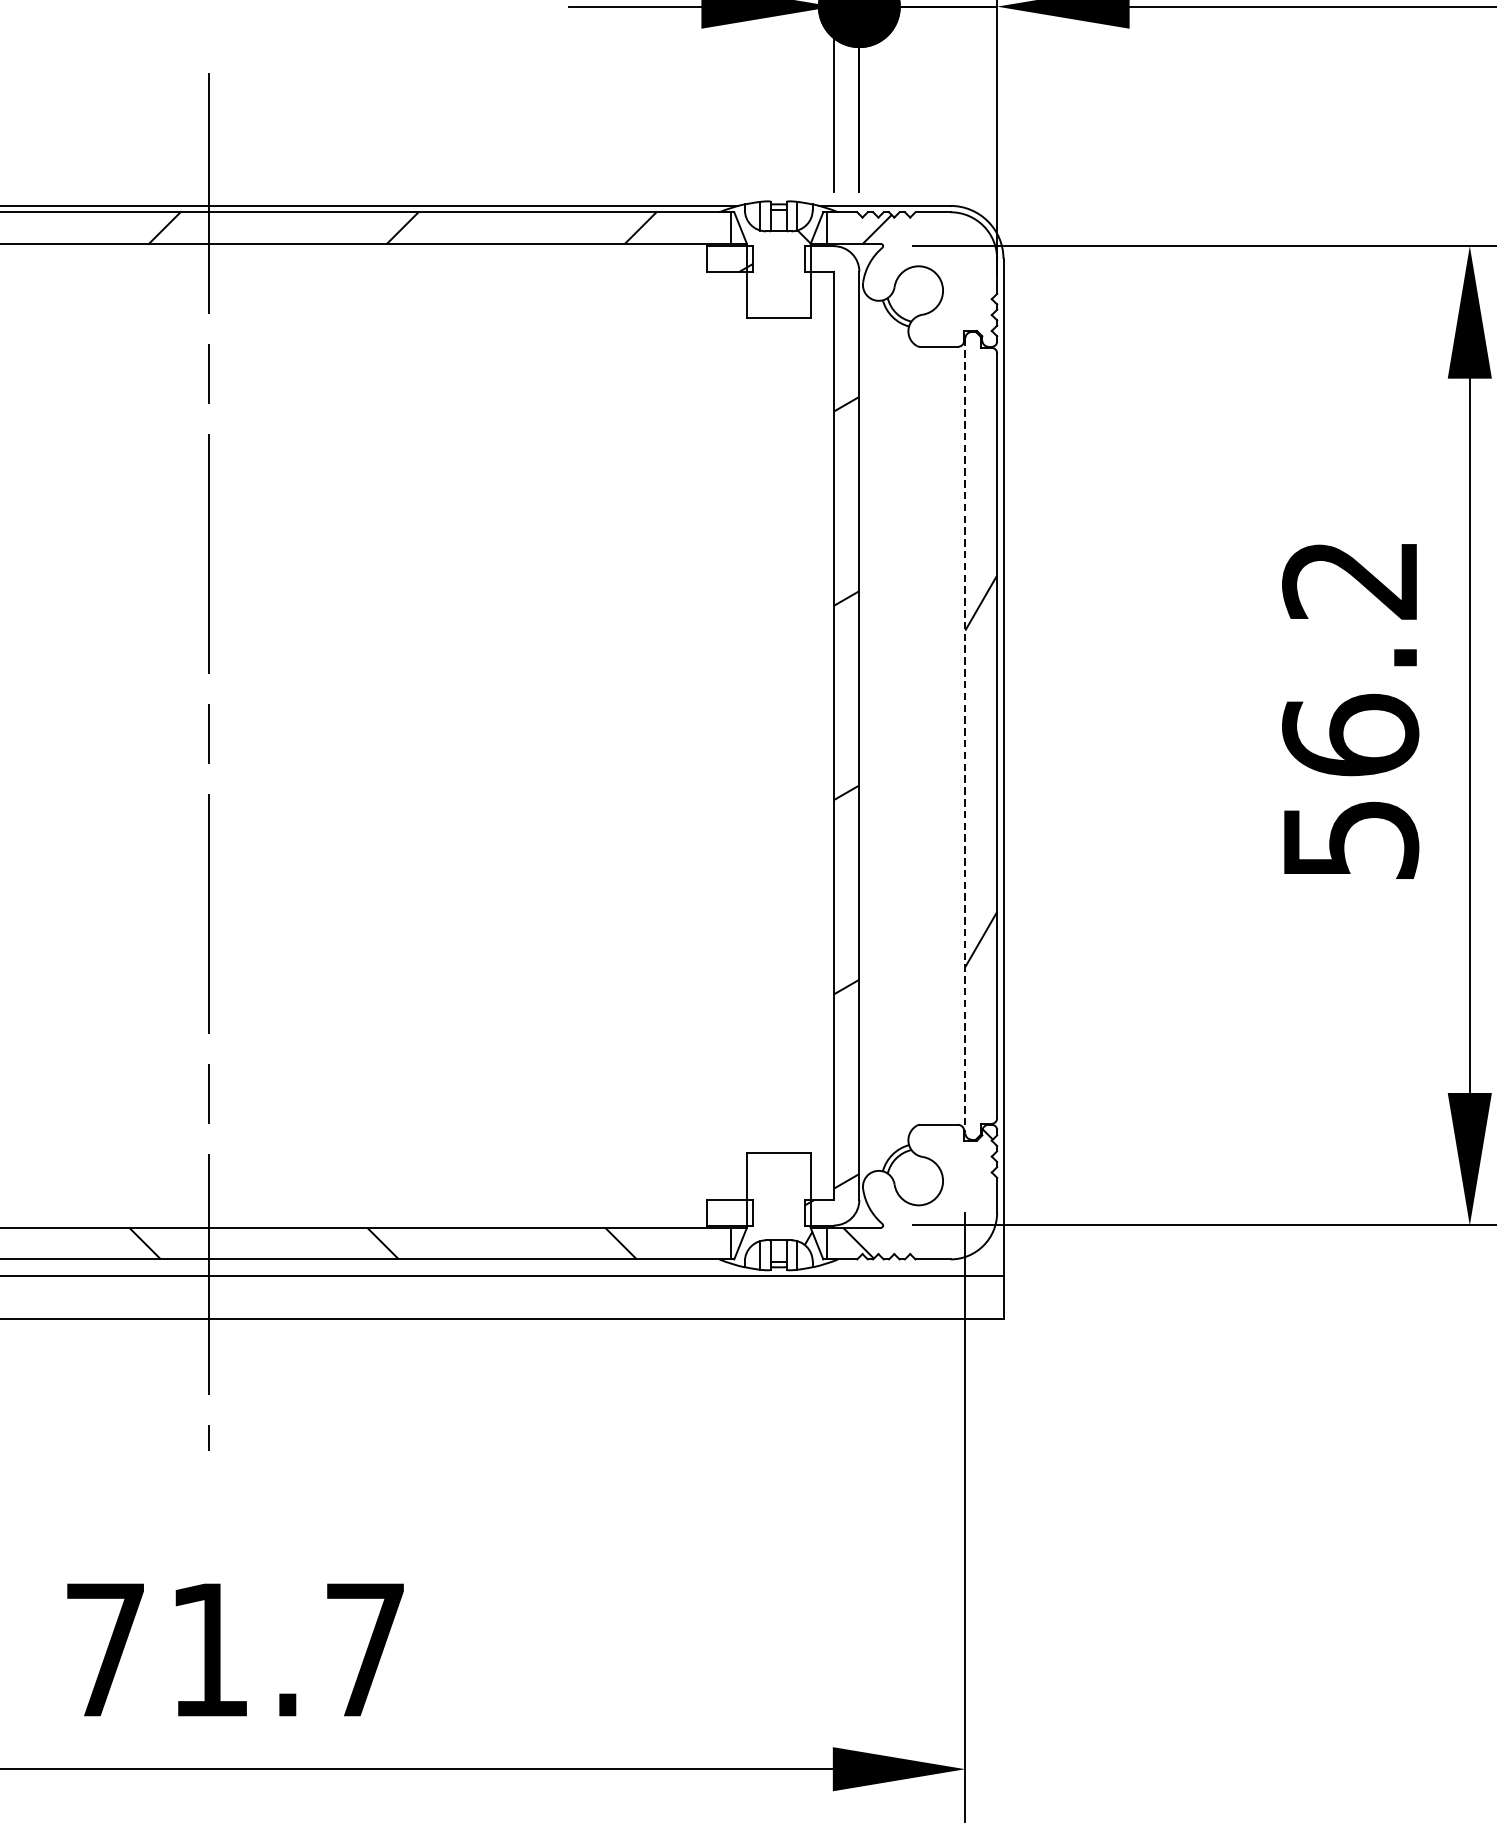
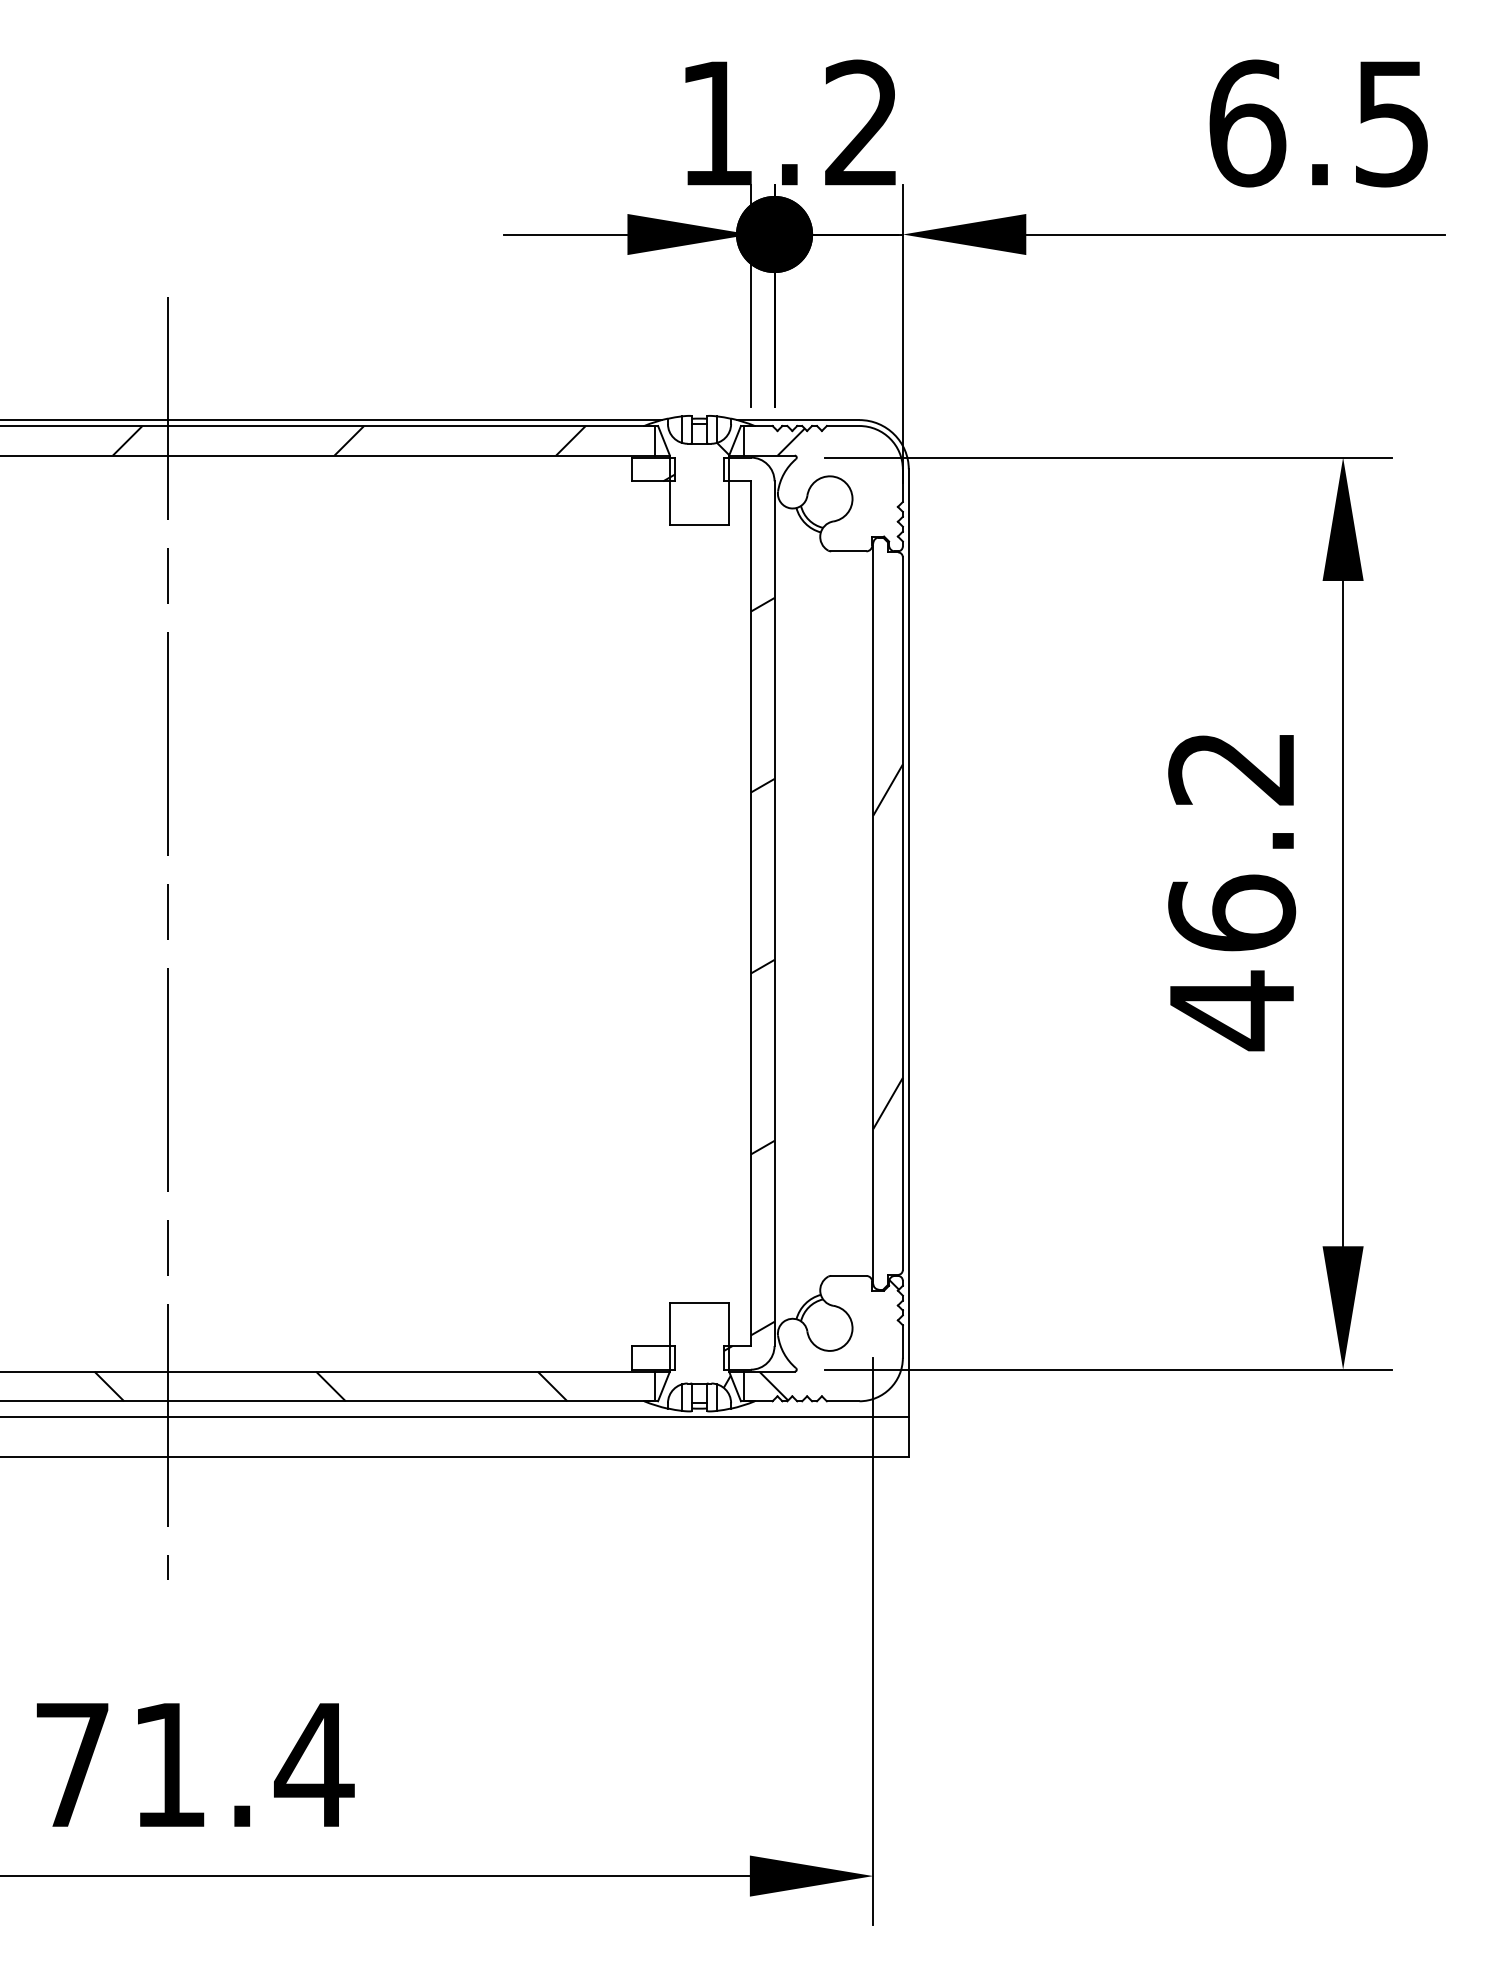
line: (965, 736) -> (873, 914), dashed -> solid
text: (1352, 839) -> (1233, 1010), 56.2 -> 46.2
text: (365, 1649) -> (314, 1764), 71.7 -> 71.4

